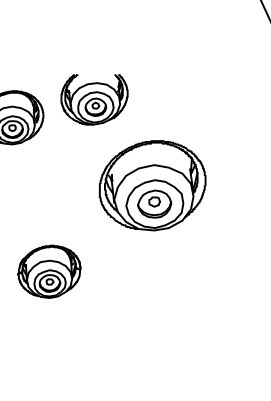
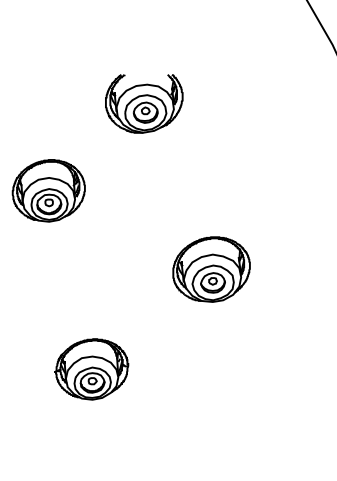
part: (94, 99) -> (144, 103), moved
part: (152, 185) -> (211, 269), size x0.62

